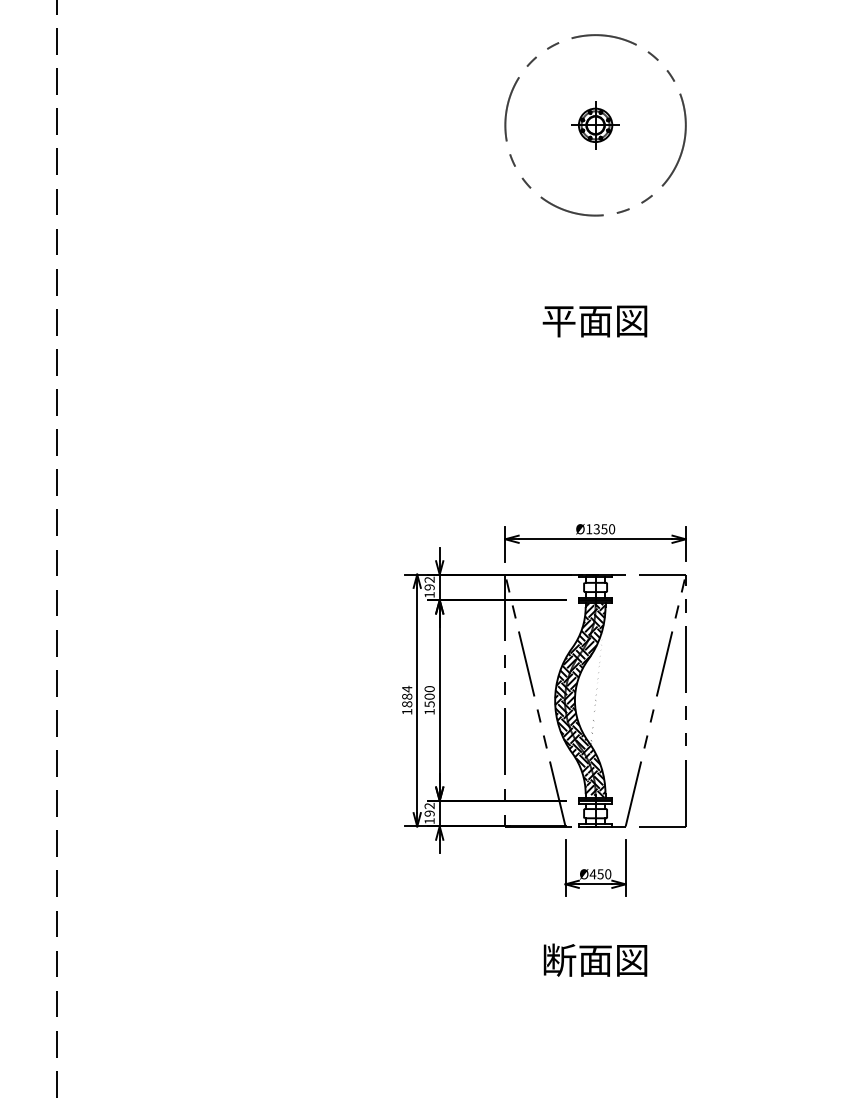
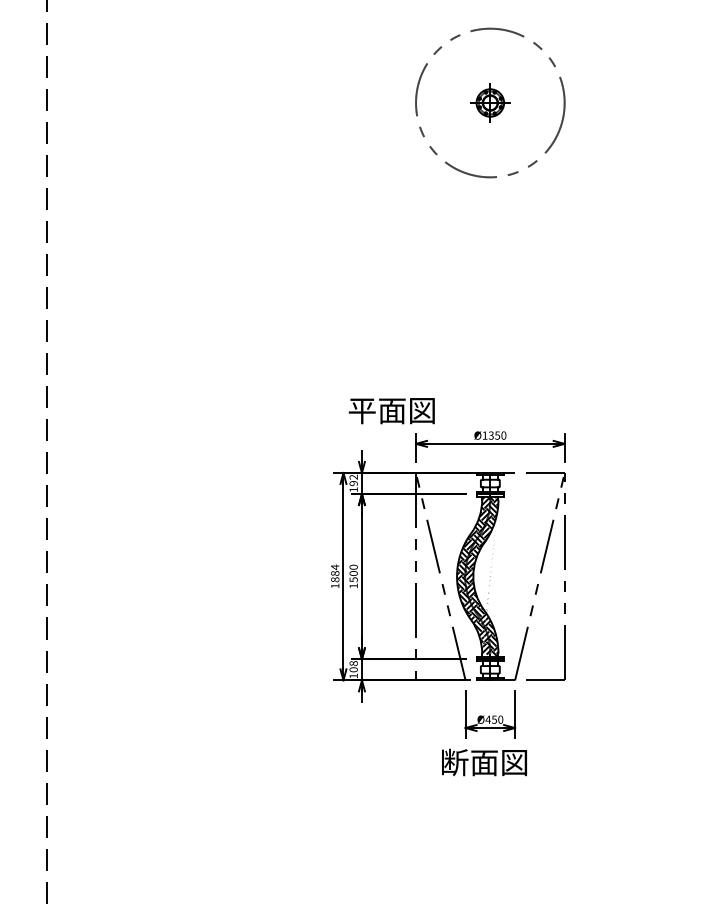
text: (594, 321) -> (391, 411), moved
text: (429, 809) -> (353, 666), 192 -> 108
text: (595, 959) -> (484, 761), moved

